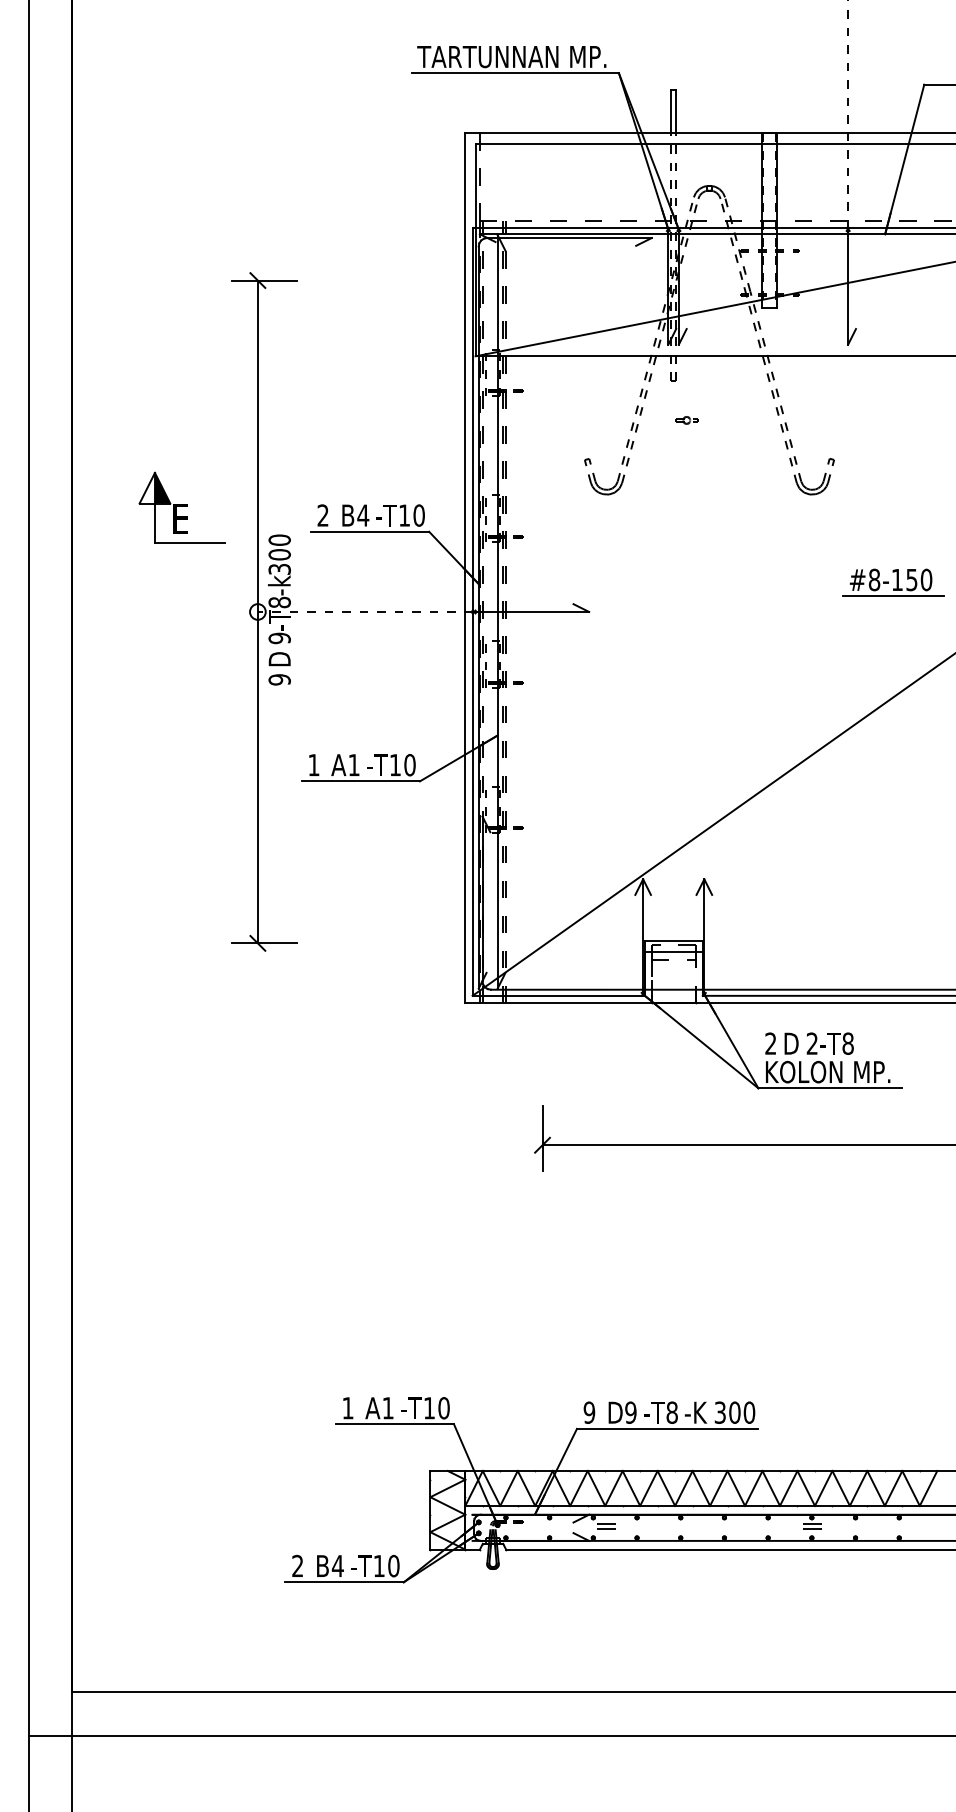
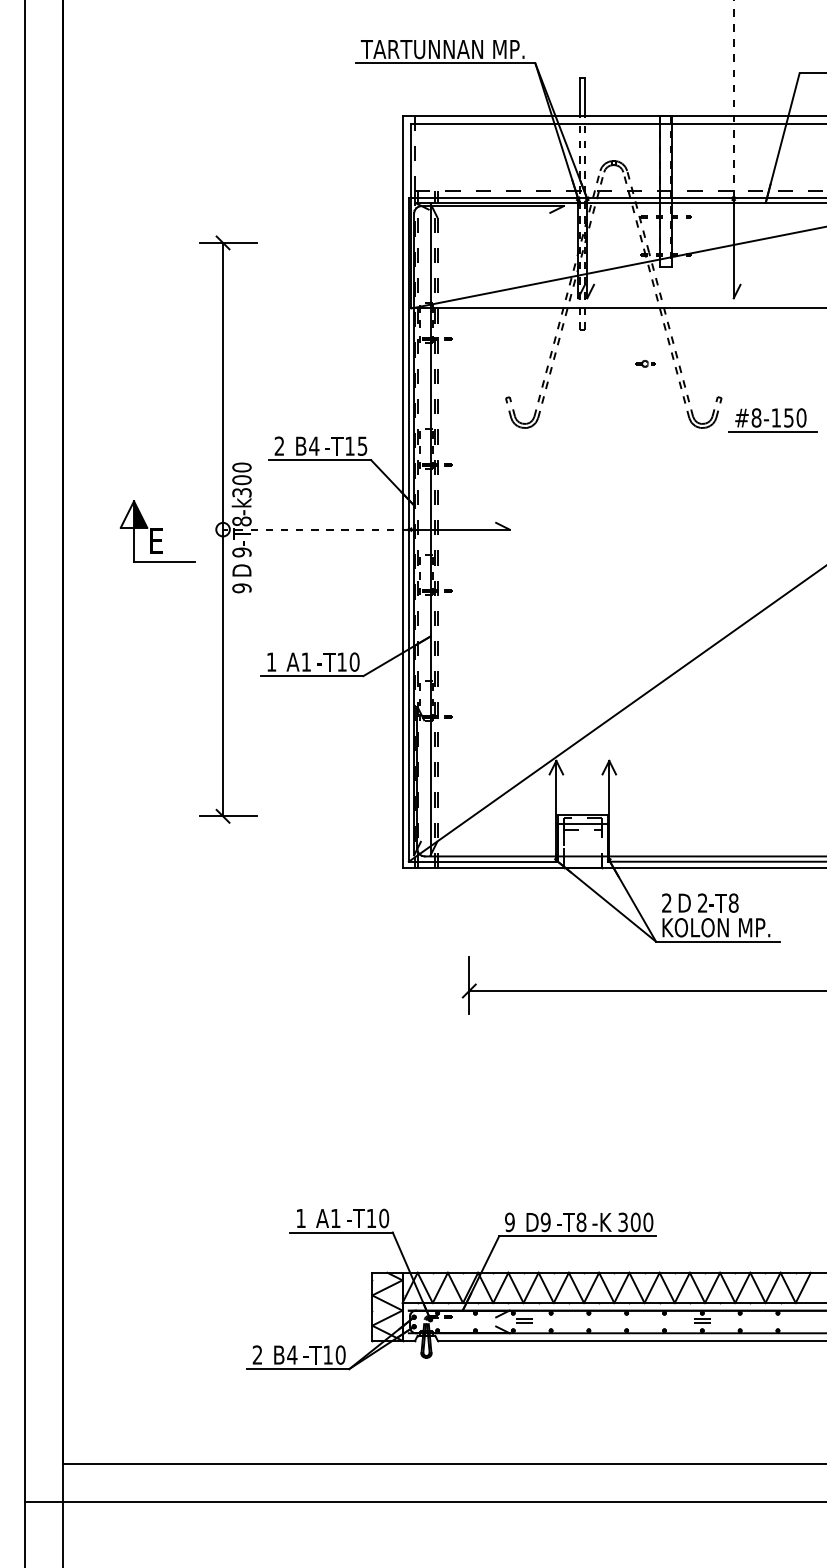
part: (687, 419) -> (645, 363), moved
part: (182, 507) -> (157, 531), moved
text: (419, 514) -> (362, 445), 10 -> 15
part: (892, 582) -> (772, 420), moved

